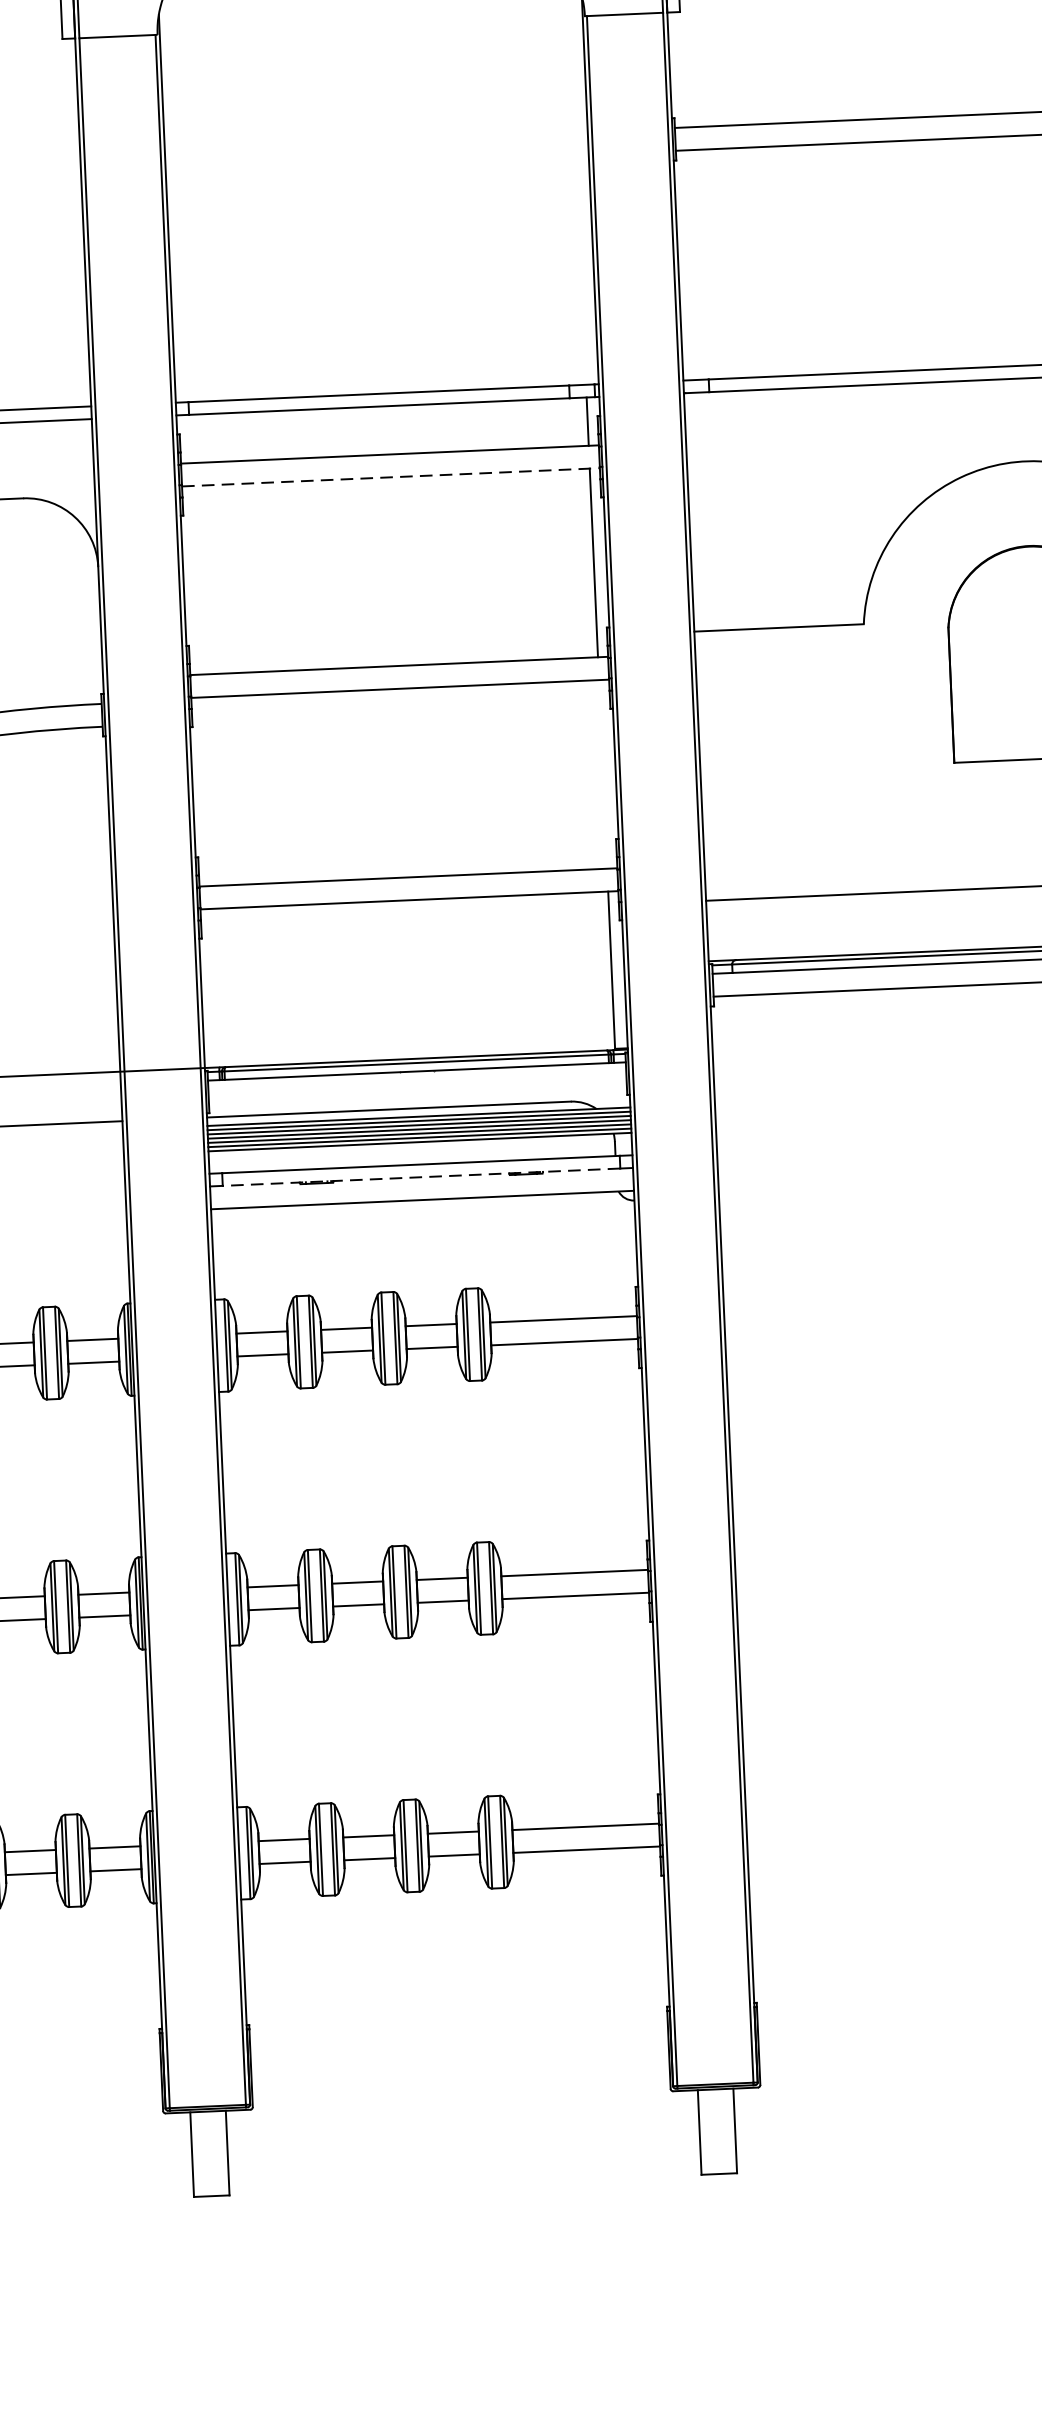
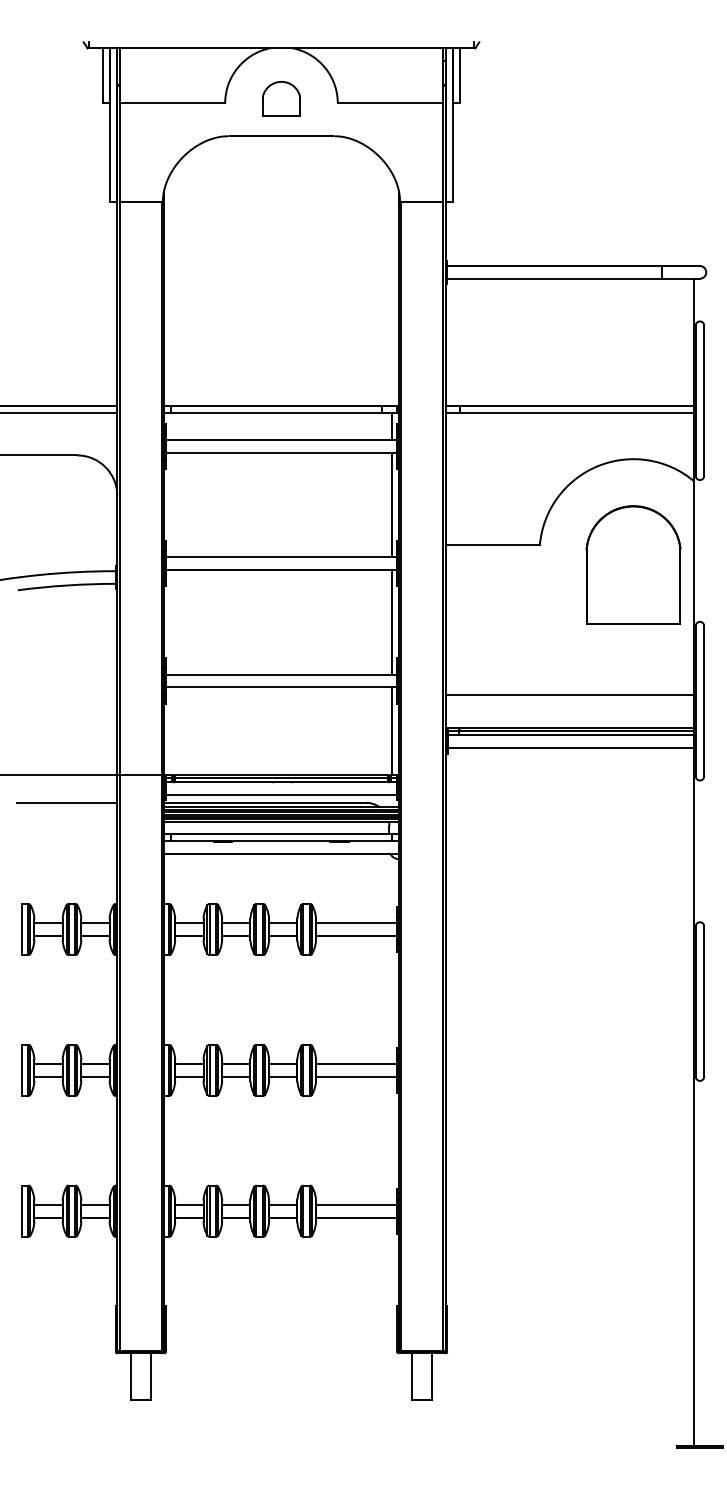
line: (390, 477) -> (281, 452), dashed -> solid
line: (602, 774) -> (391, 622), added
line: (417, 1095) -> (281, 795), added
line: (419, 1178) -> (280, 841), dashed -> solid

